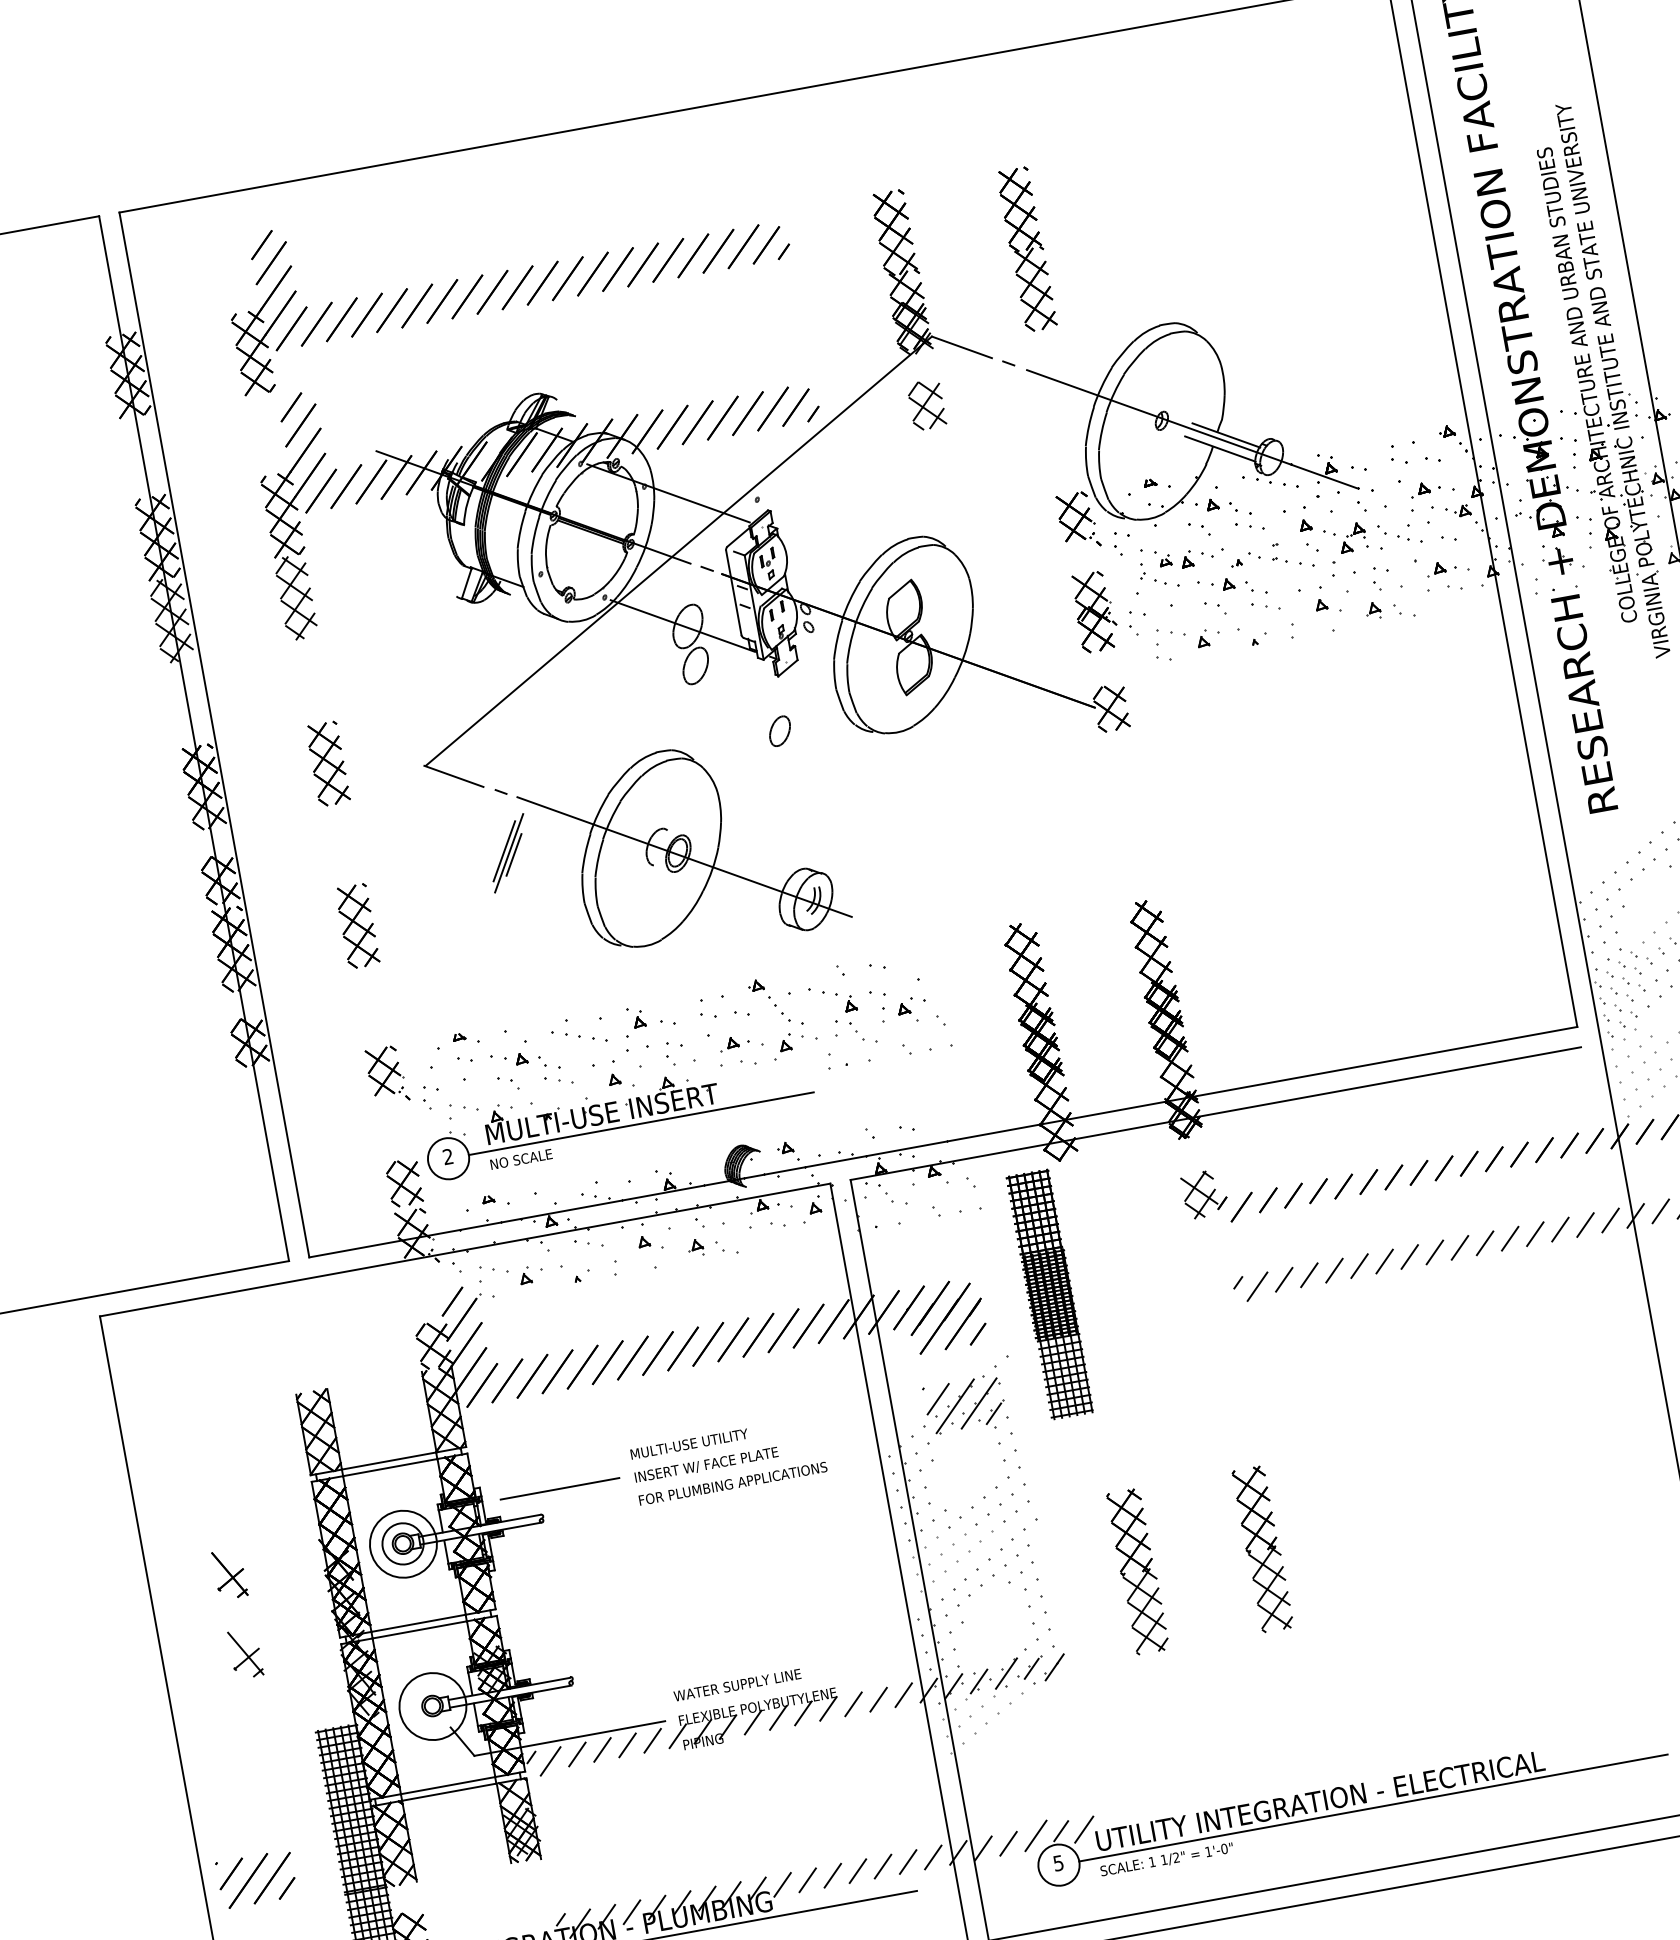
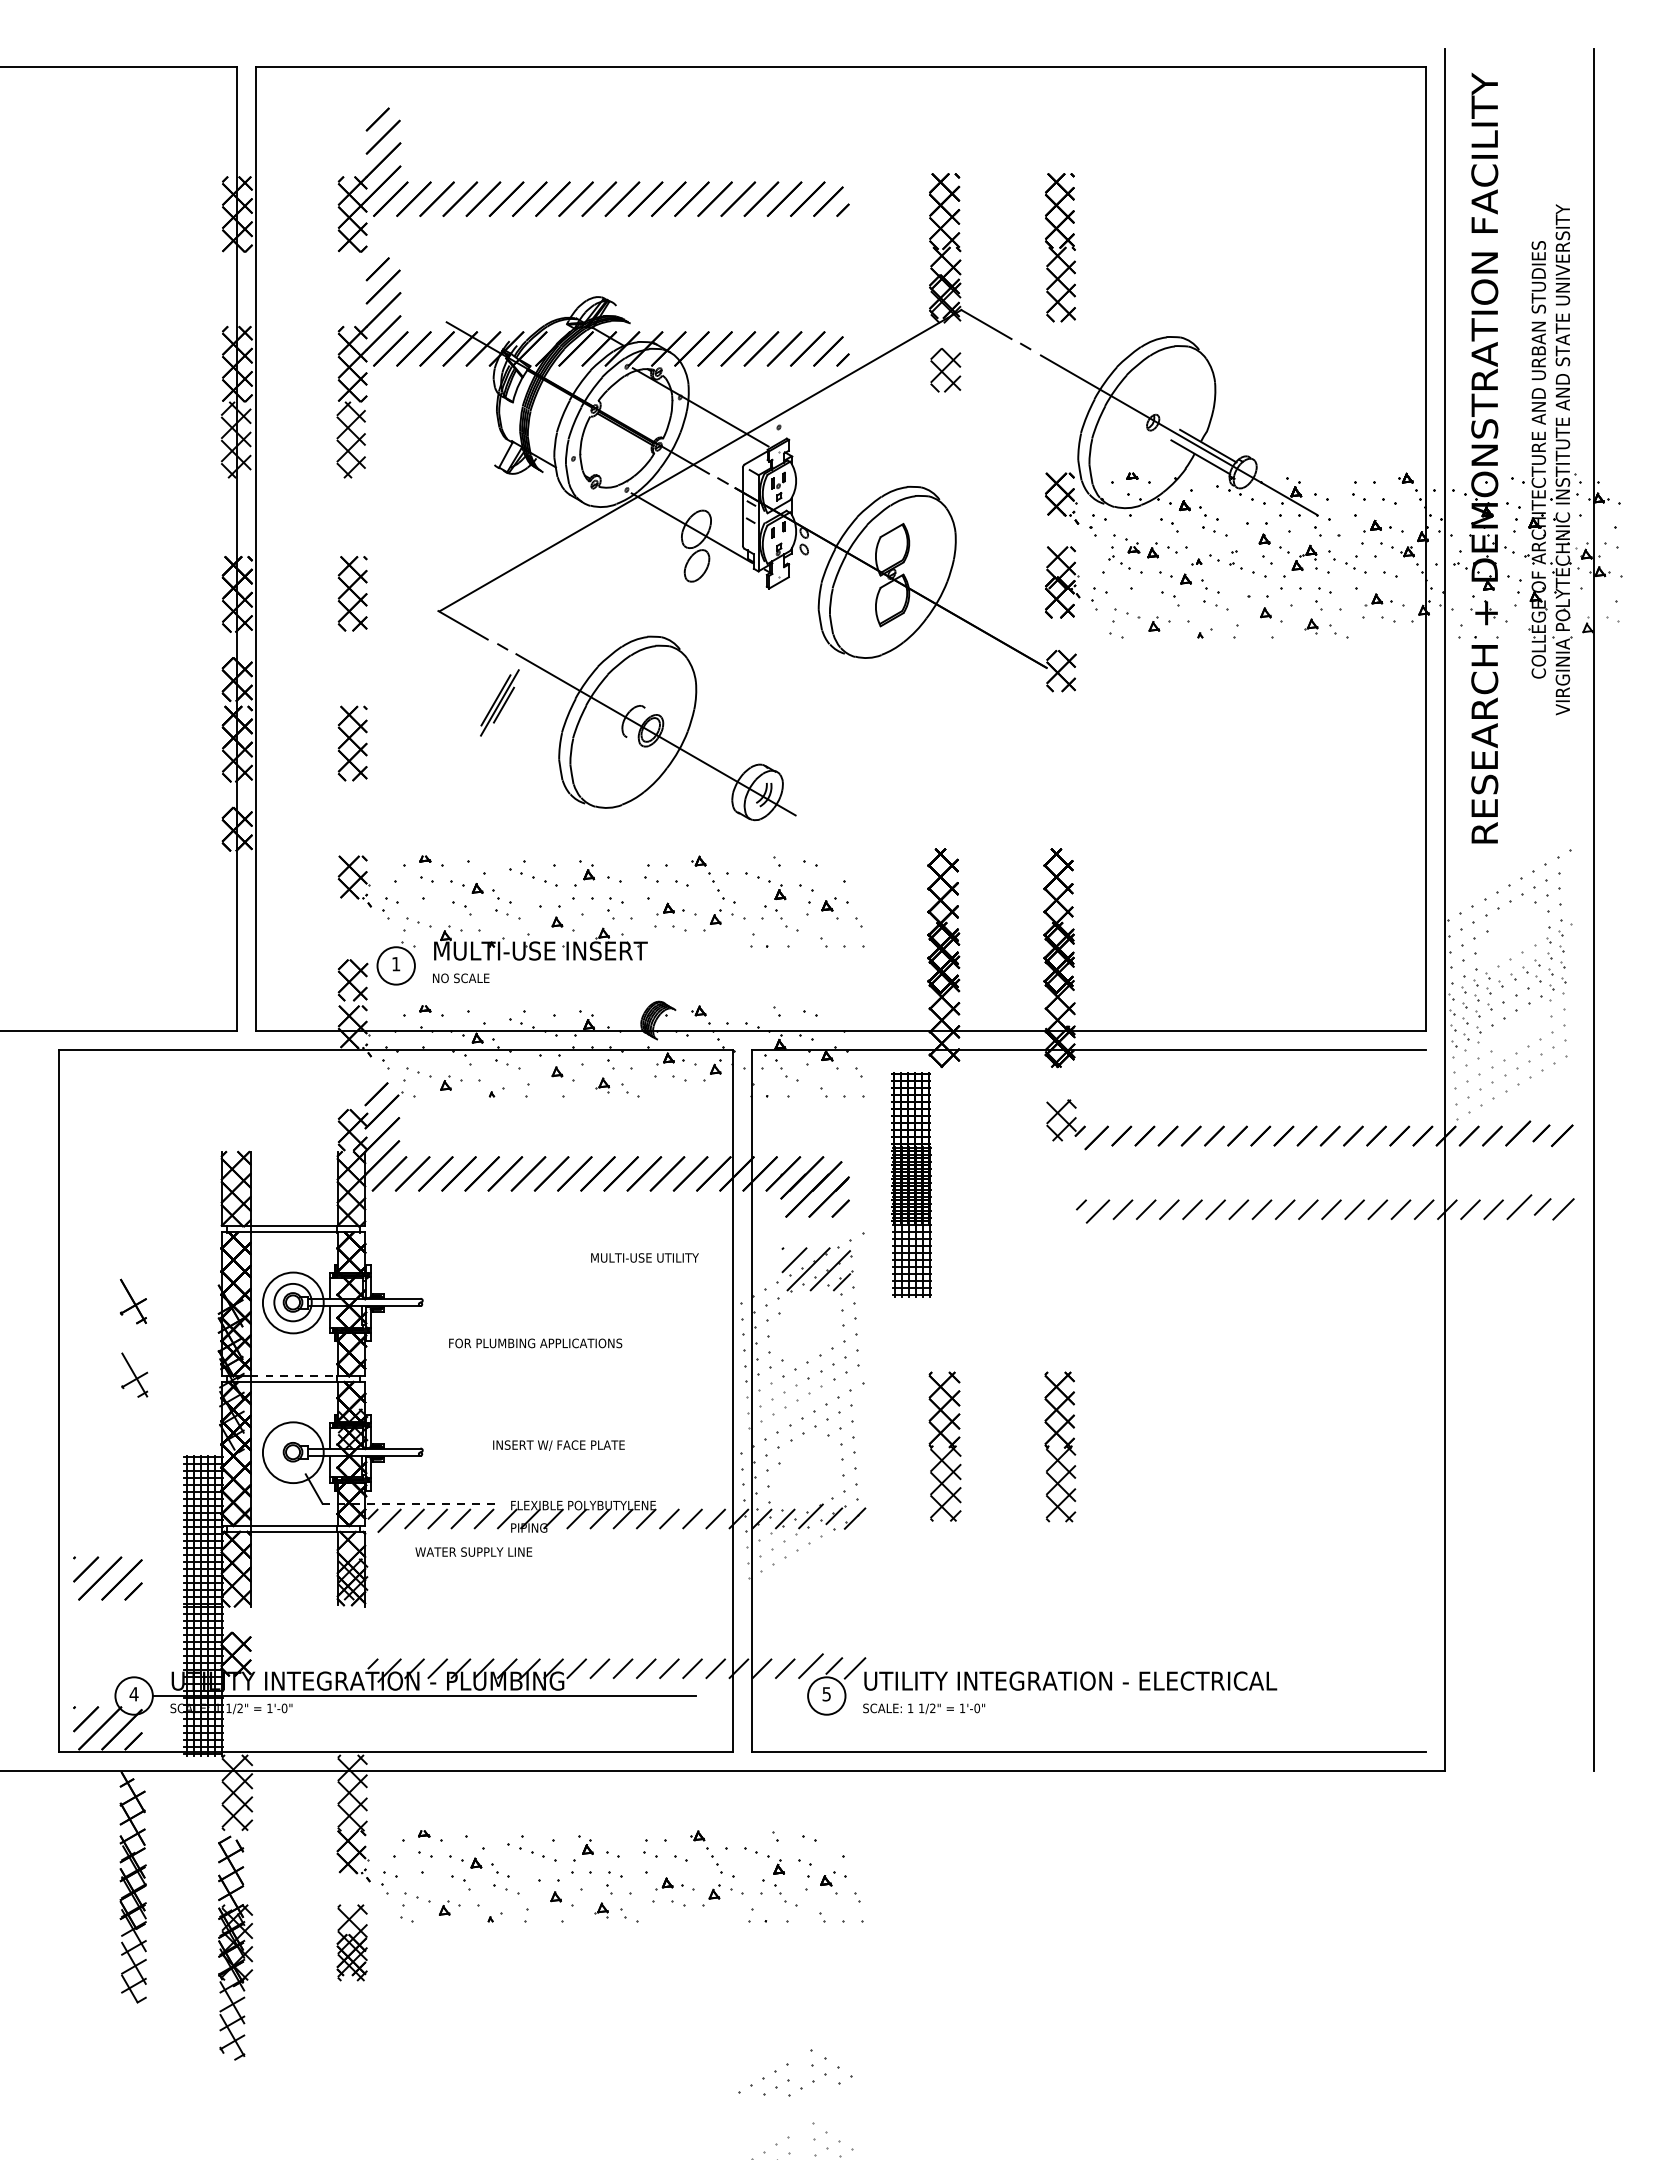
part: (779, 730) -> (761, 637), removed
line: (640, 1123) -> (573, 965), removed
text: (448, 1156) -> (396, 963), 2 -> 1
text: (688, 1443) -> (644, 1257), moved
text: (706, 1465) -> (558, 1445), moved
text: (732, 1483) -> (535, 1343), moved
line: (559, 1488) -> (441, 1278), removed
line: (419, 1623) -> (294, 1376), solid -> dashed
text: (737, 1684) -> (473, 1551), moved
line: (569, 1738) -> (410, 1503), solid -> dashed
line: (1373, 1808) -> (1116, 1696), removed

